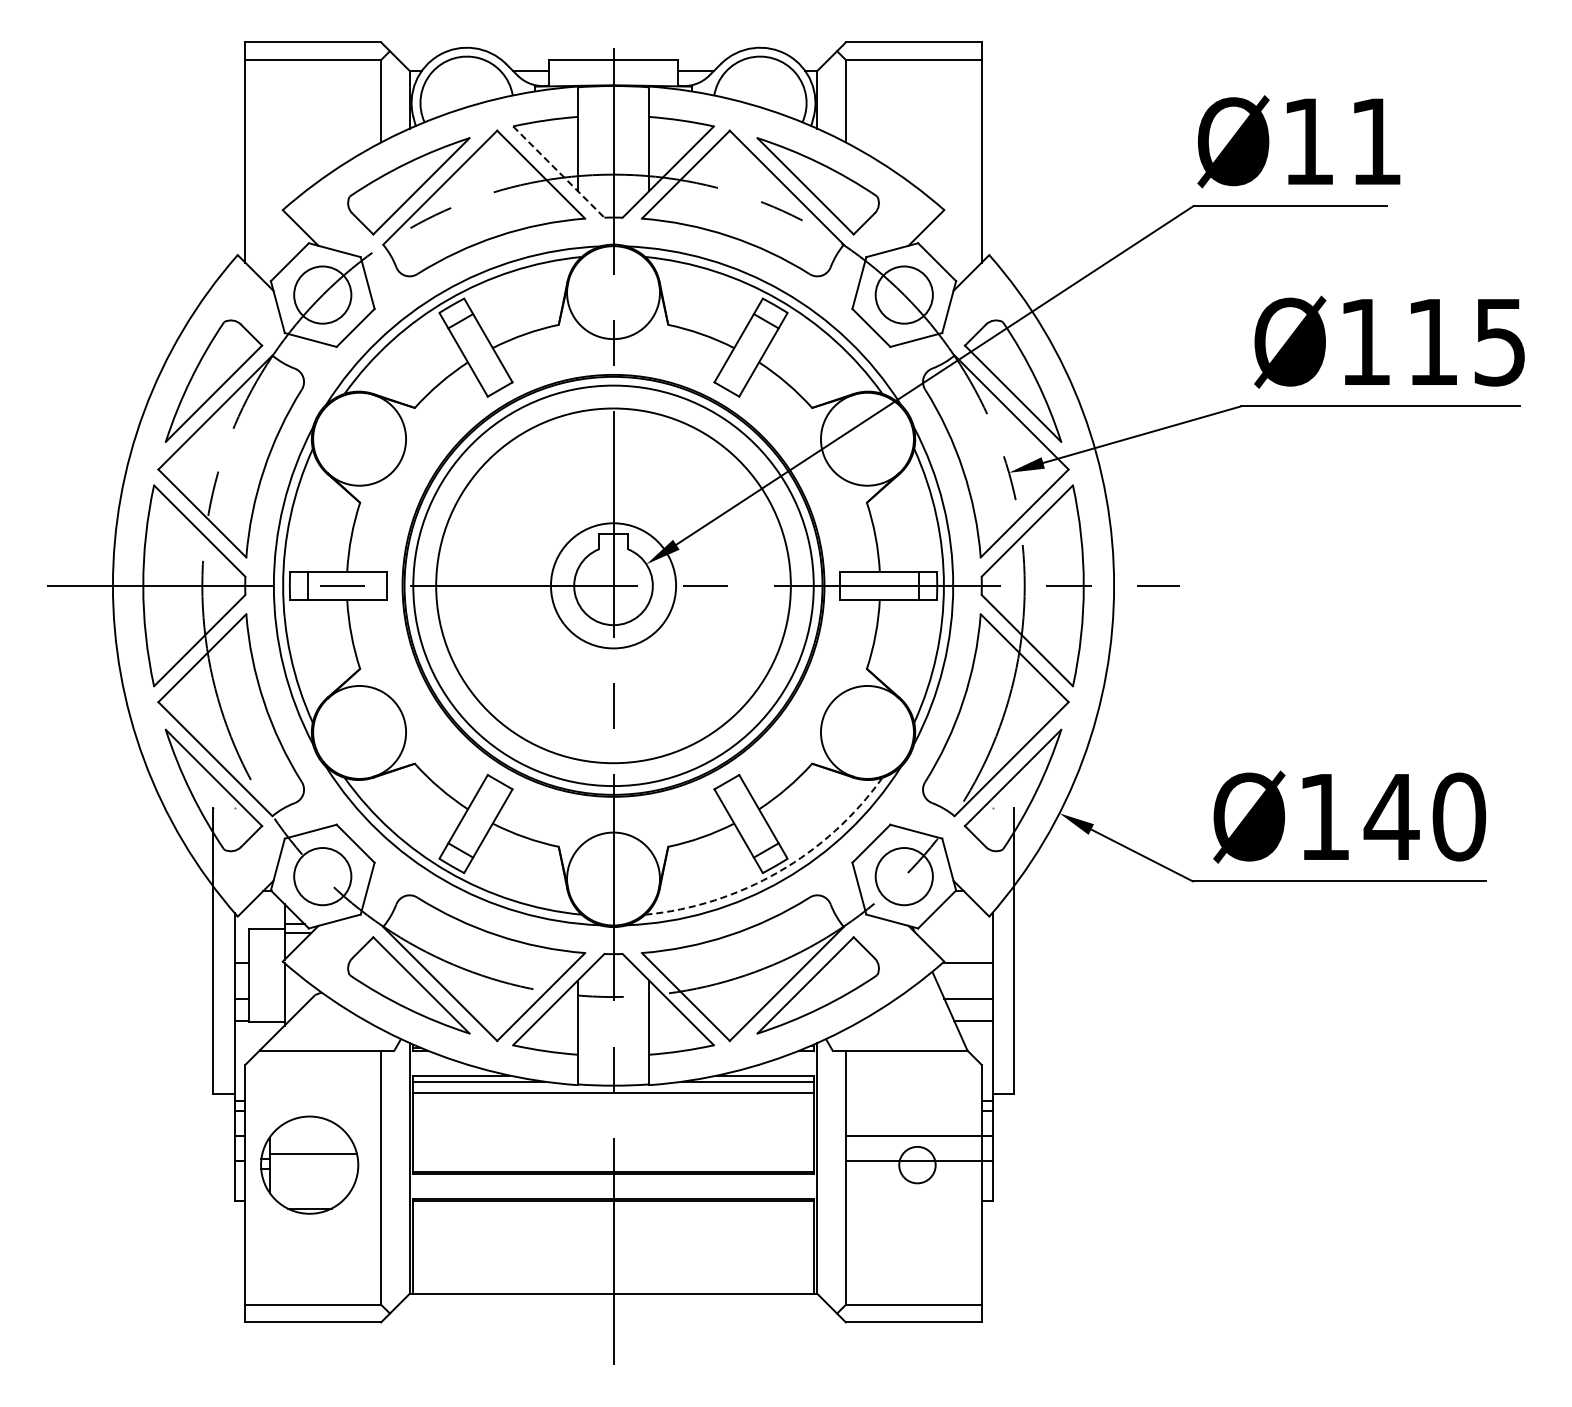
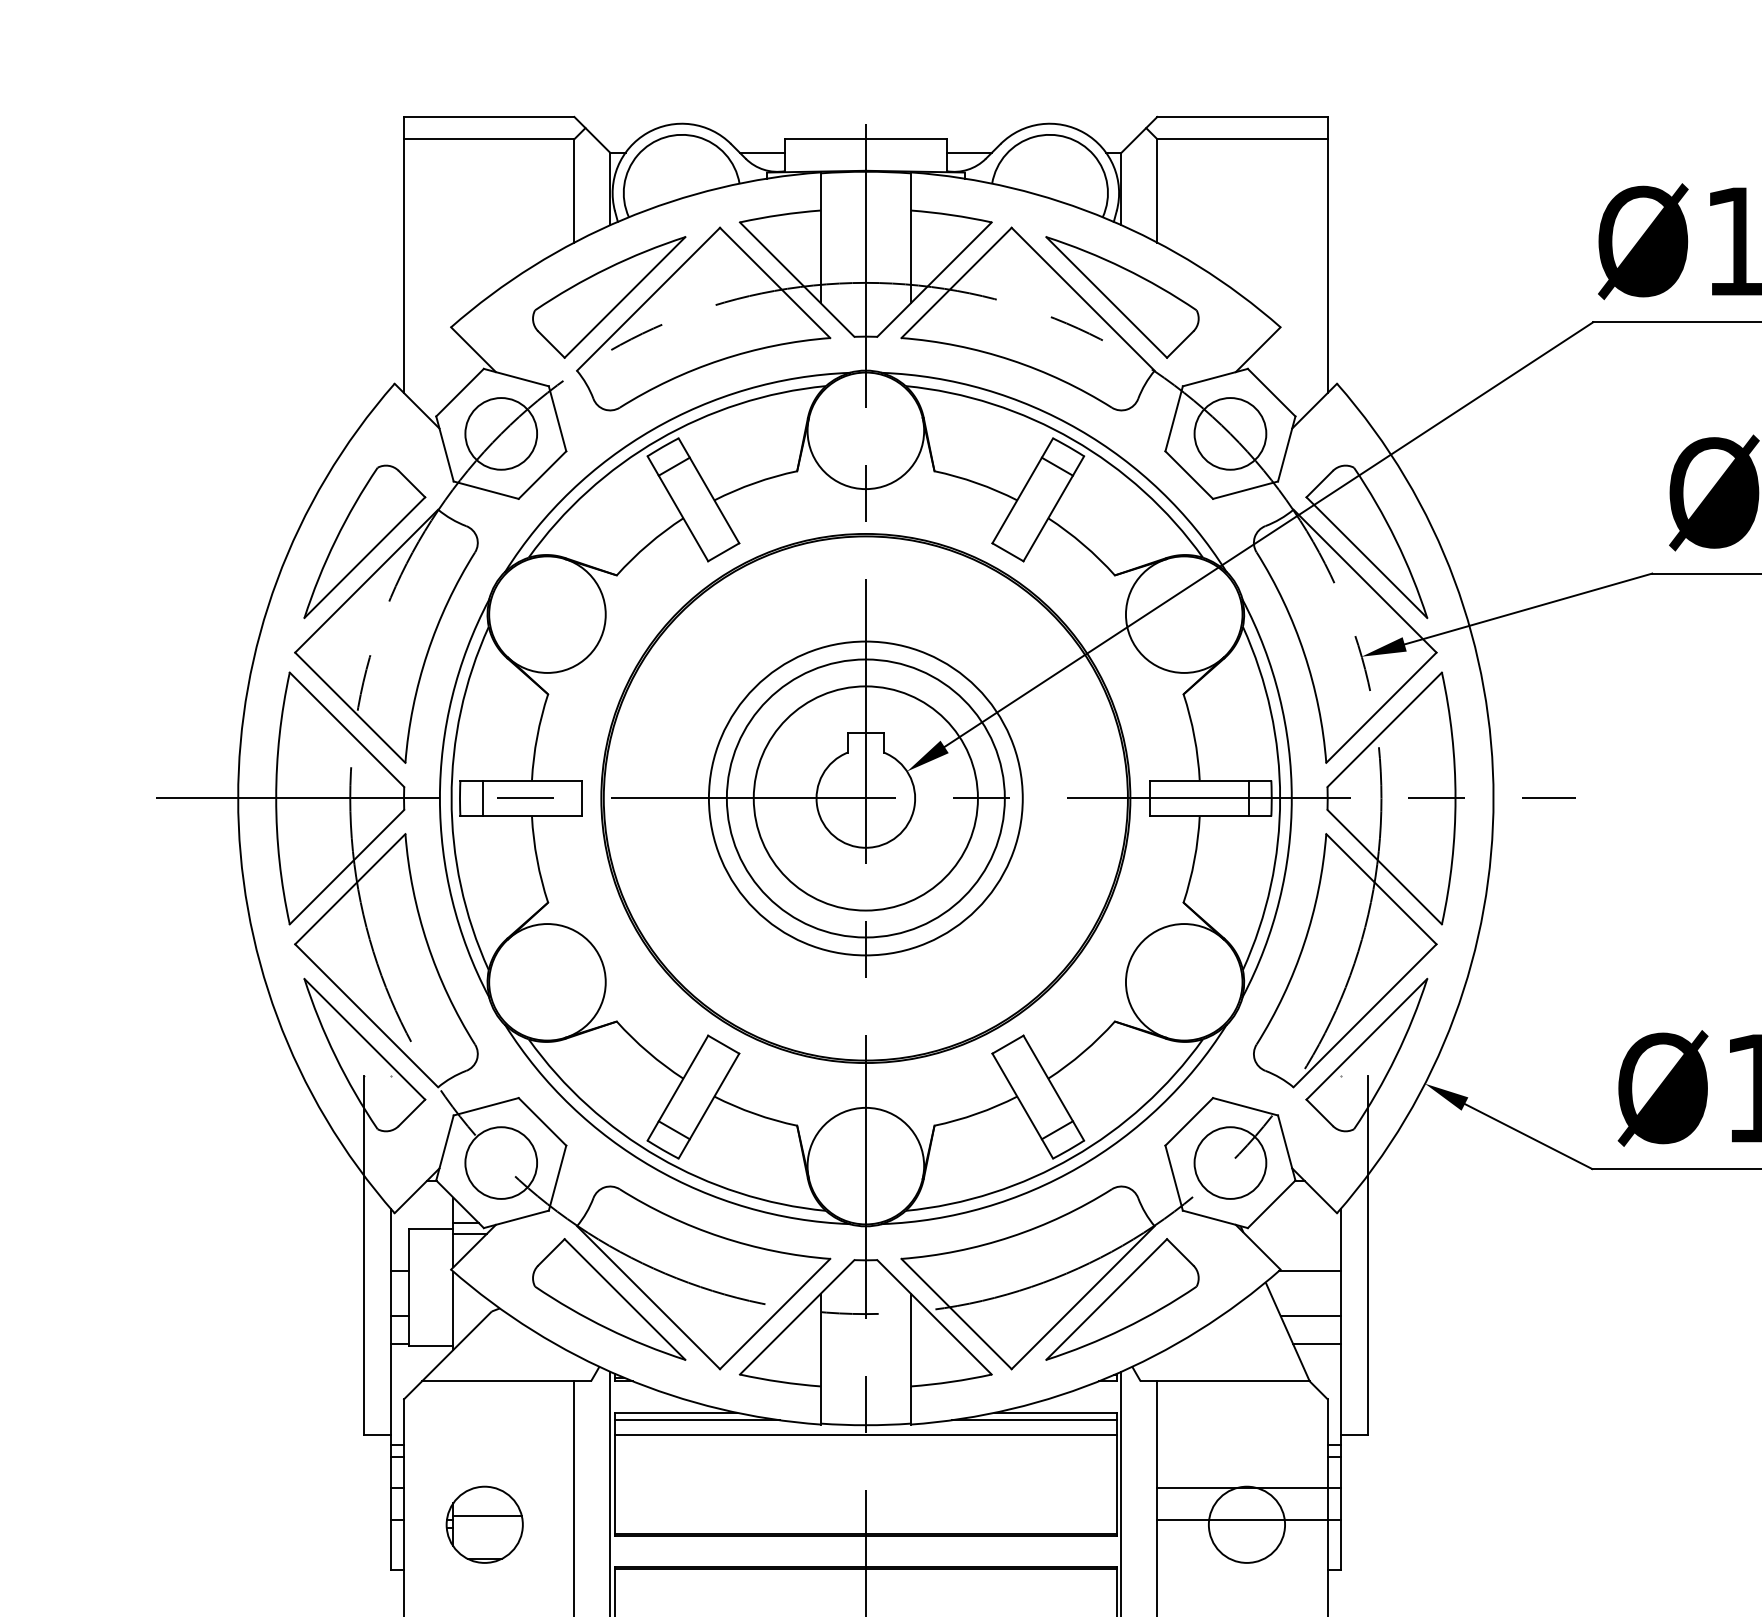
line: (558, 172) -> (796, 280), dashed -> solid
circle: (613, 585) -> (865, 798), size x0.62
circle: (613, 585) -> (865, 798), size x0.62
circle: (613, 585) -> (865, 798), size x1.43
arc: (778, 871) -> (1072, 1156), dashed -> solid
part: (309, 1164) -> (484, 1524), size x0.62
circle: (917, 1164) -> (1247, 1524), size x1.67

